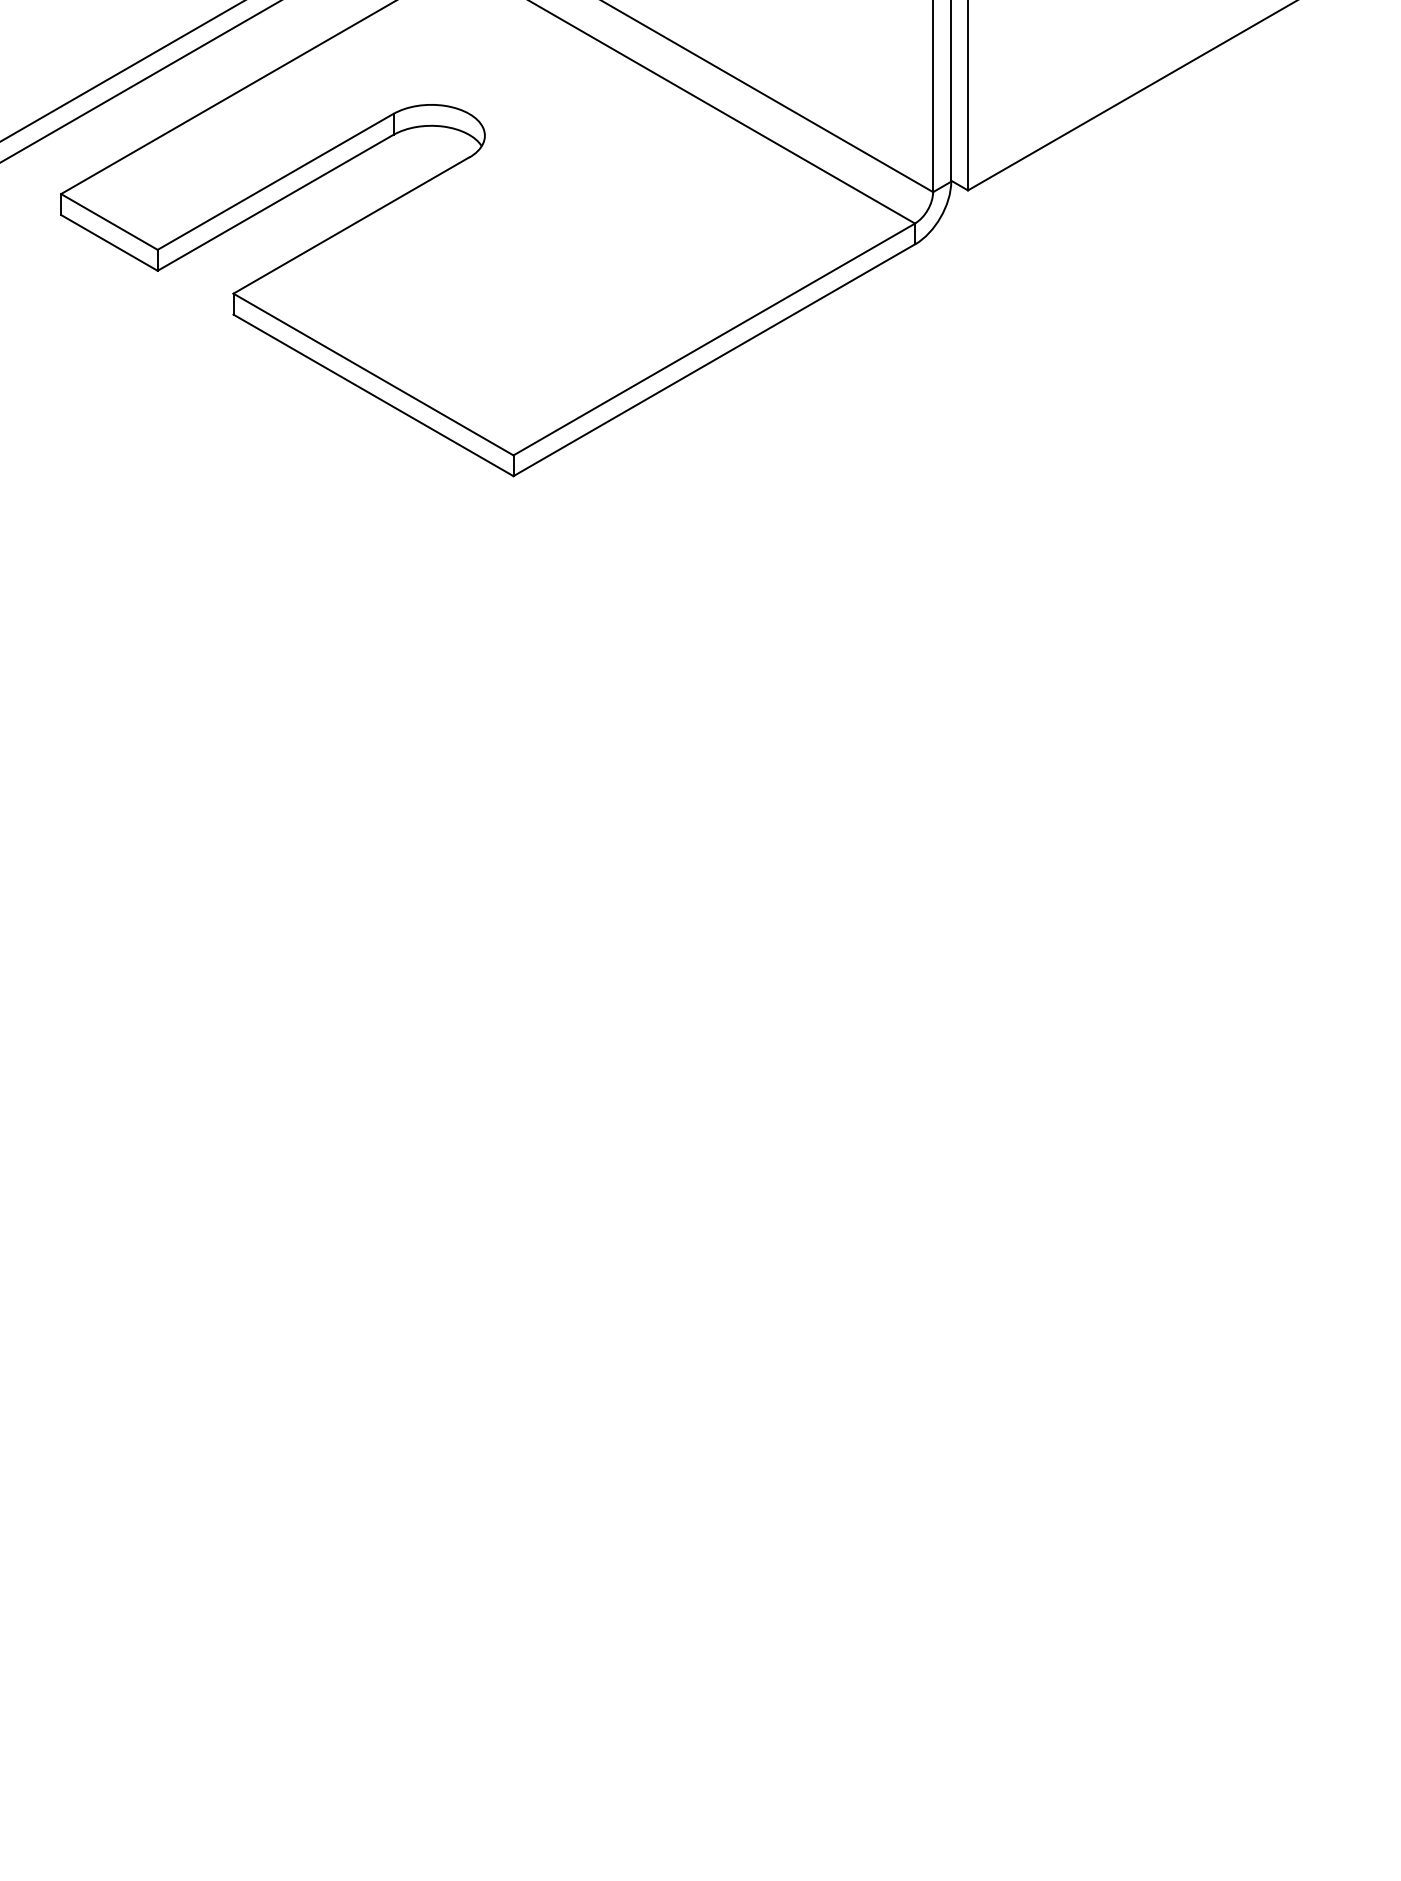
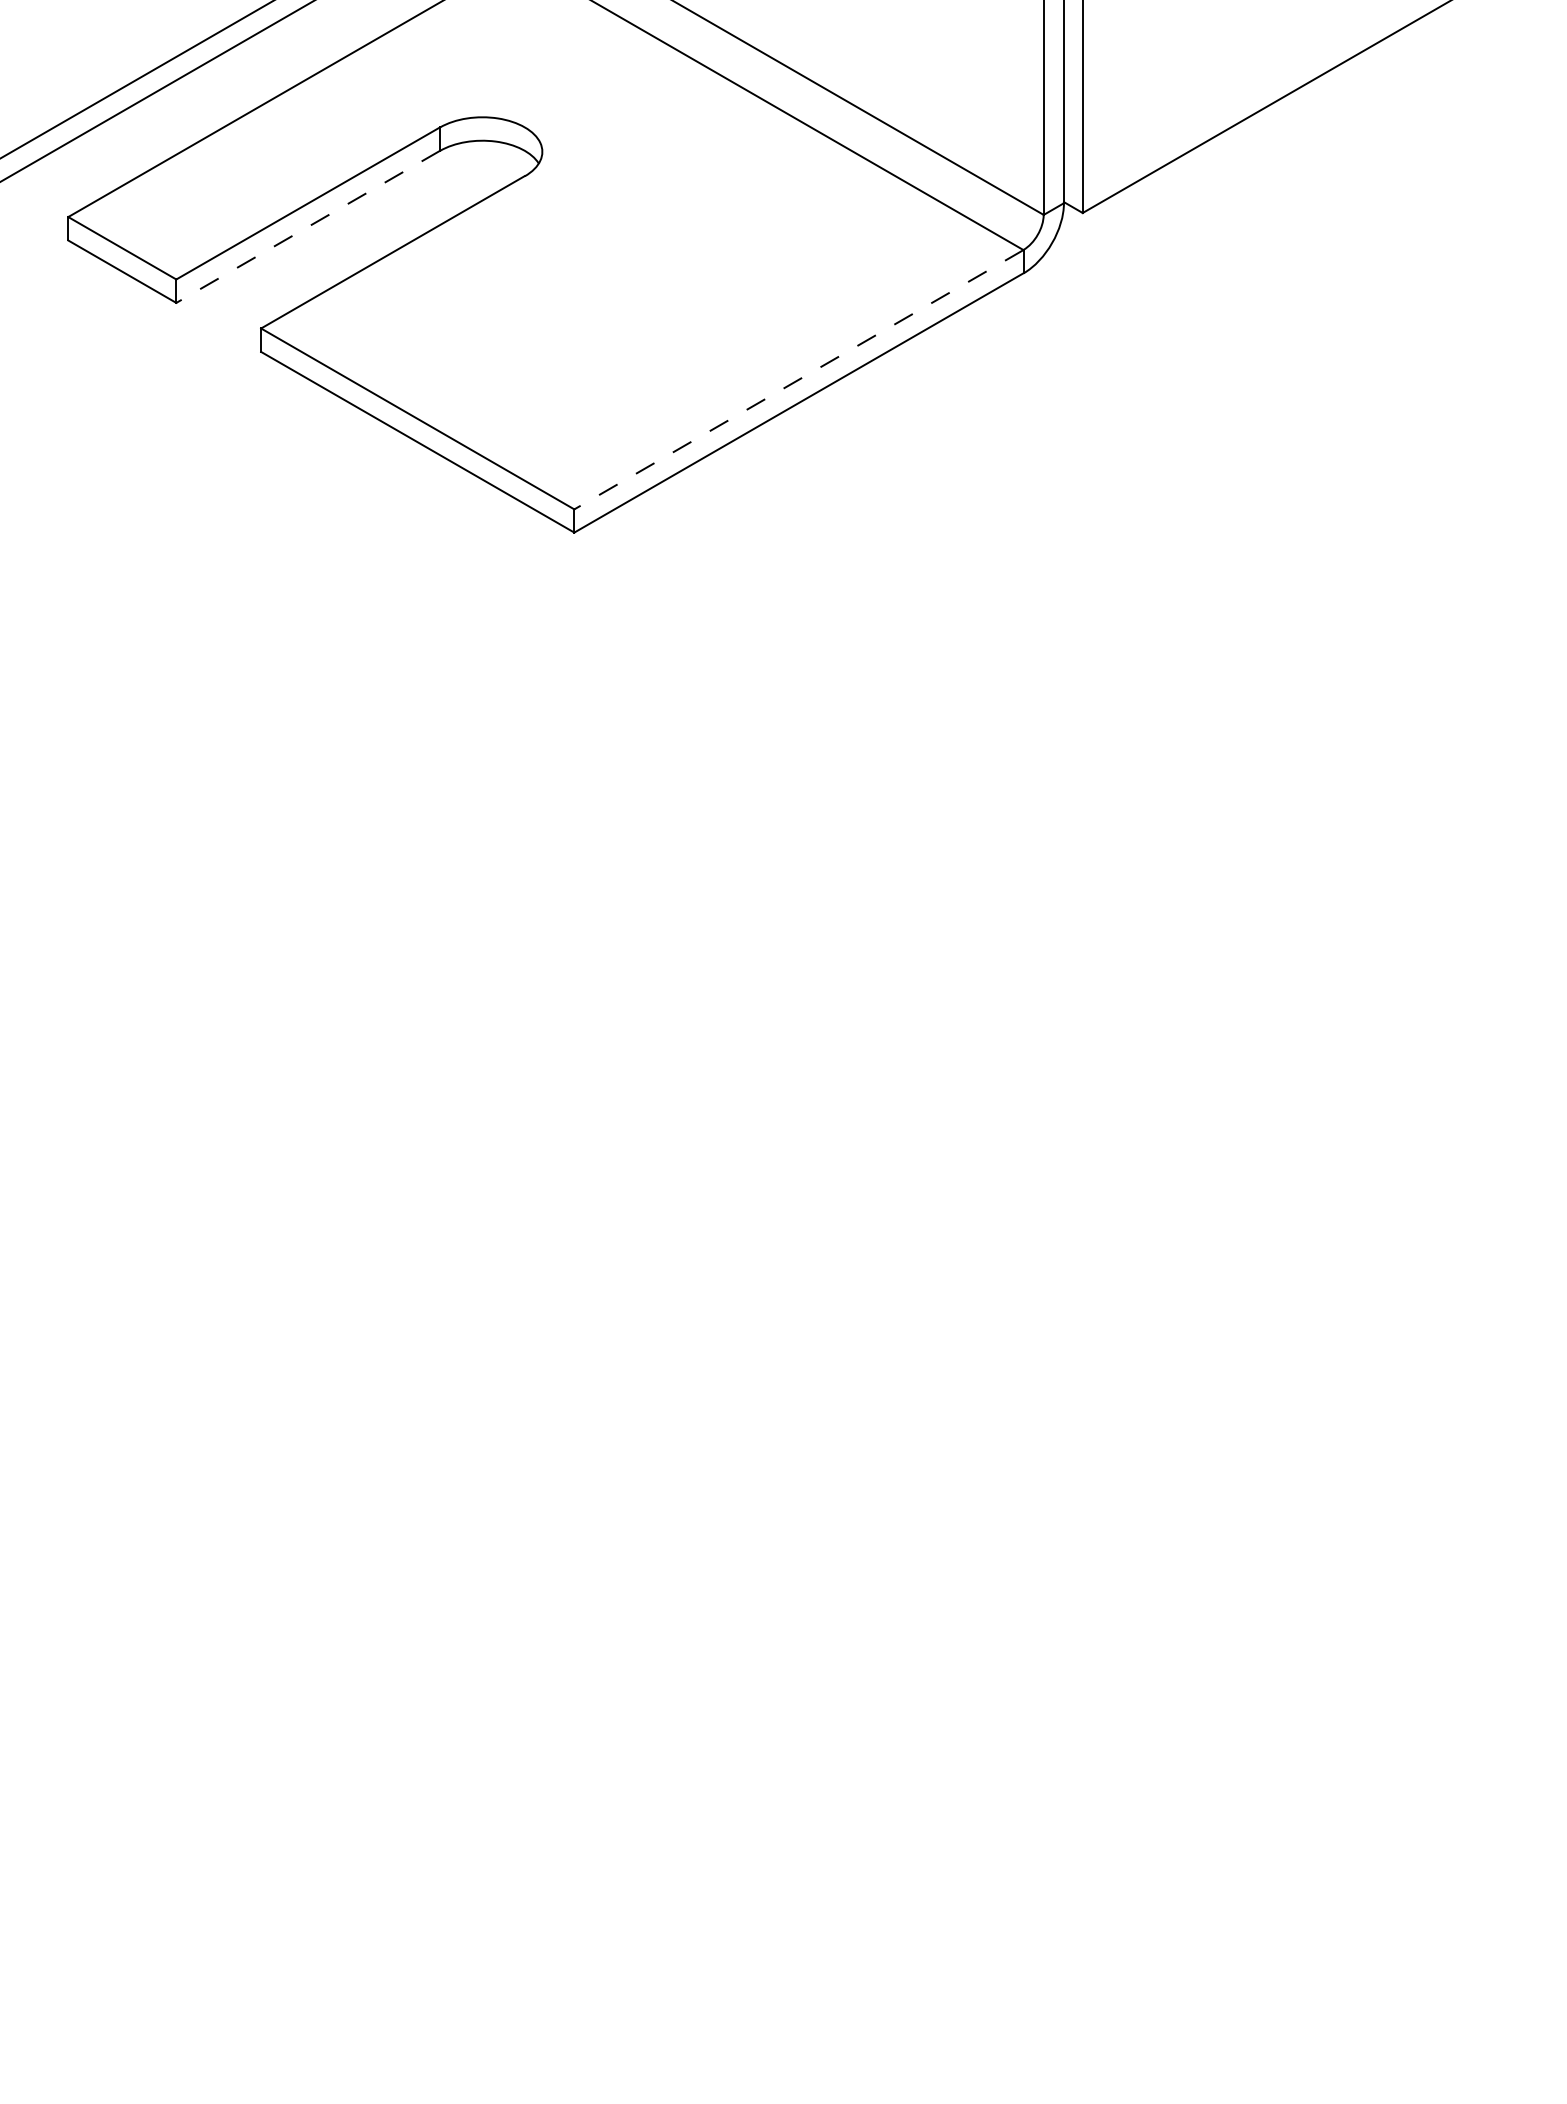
line: (274, 203) -> (307, 227), solid -> dashed
line: (713, 339) -> (798, 379), solid -> dashed

